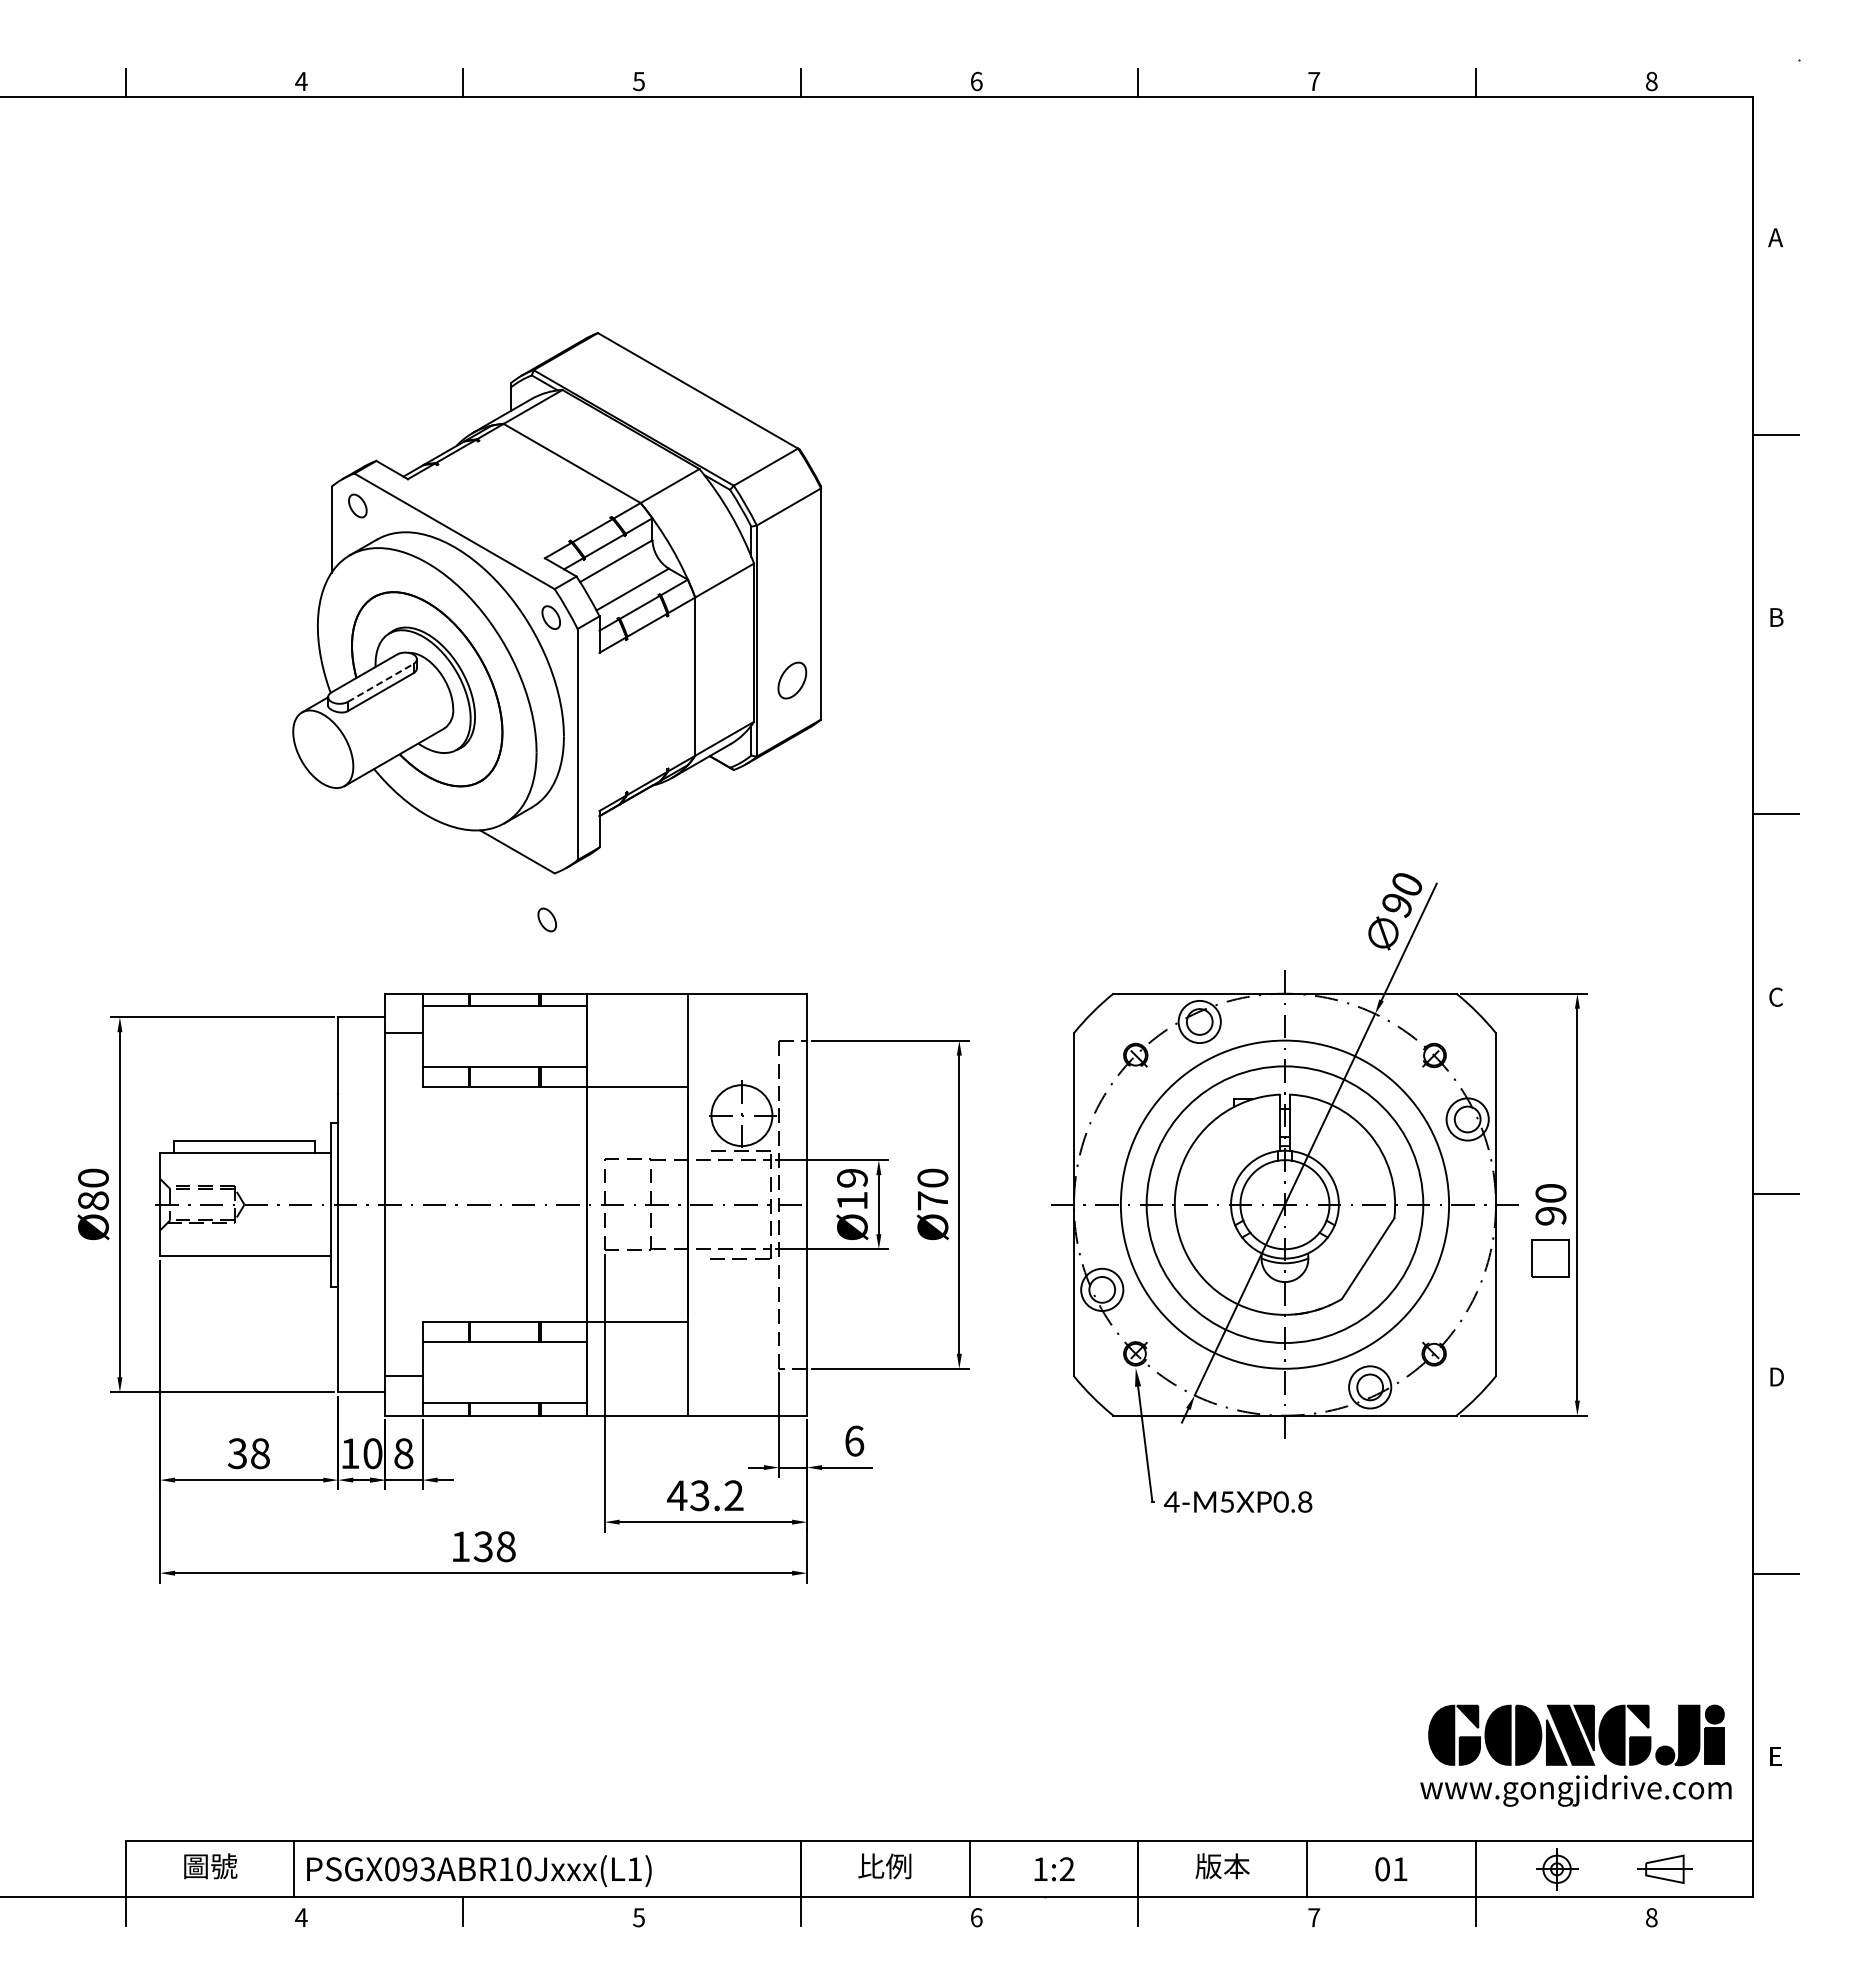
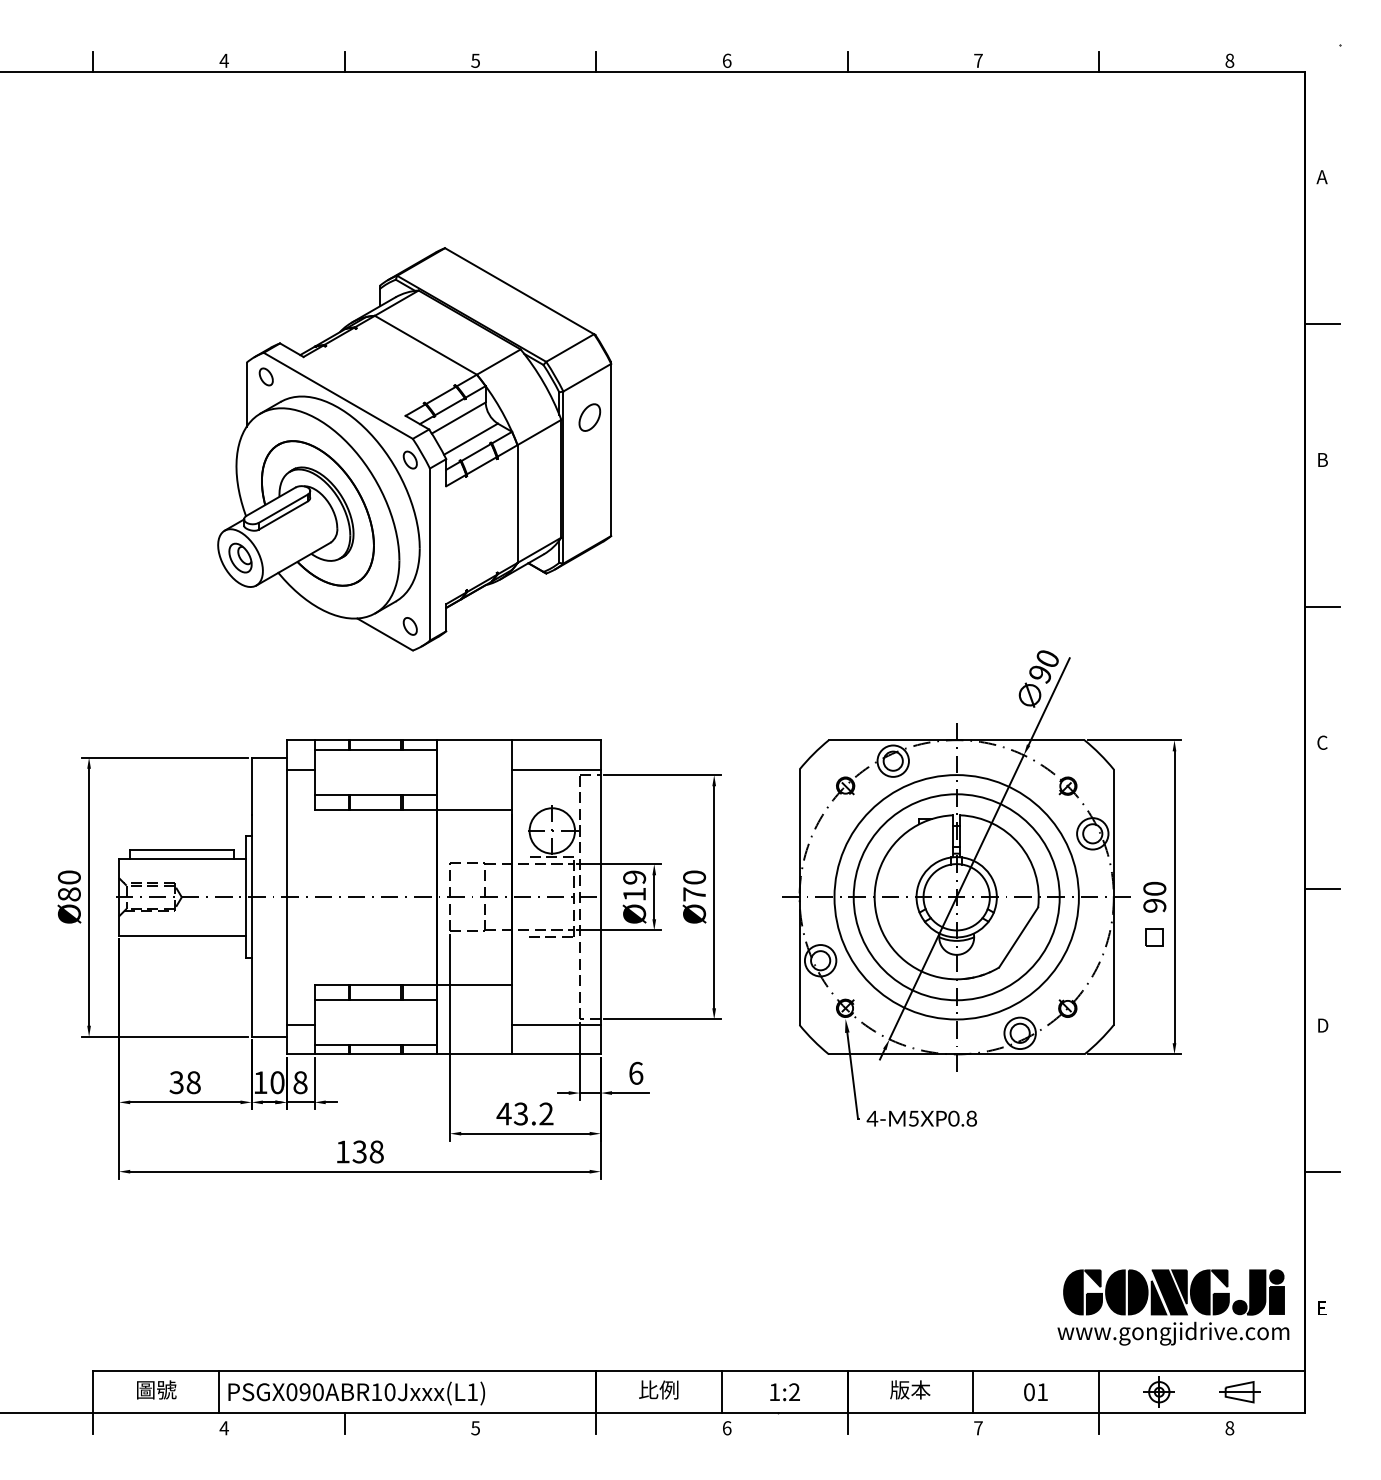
part: (792, 680) -> (589, 417), moved
line: (380, 682) -> (283, 508), dashed -> solid
part: (323, 749) -> (240, 558), added
part: (546, 919) -> (409, 626), moved
line: (747, 1033) -> (556, 769), added
part: (1550, 1258) -> (1154, 937), size x0.62
line: (747, 1376) -> (556, 1025), added
text: (427, 1869) -> (318, 1392), PSGX093ABR10Jxxx(L1) -> PSGX090ABR10Jxxx(L1)

